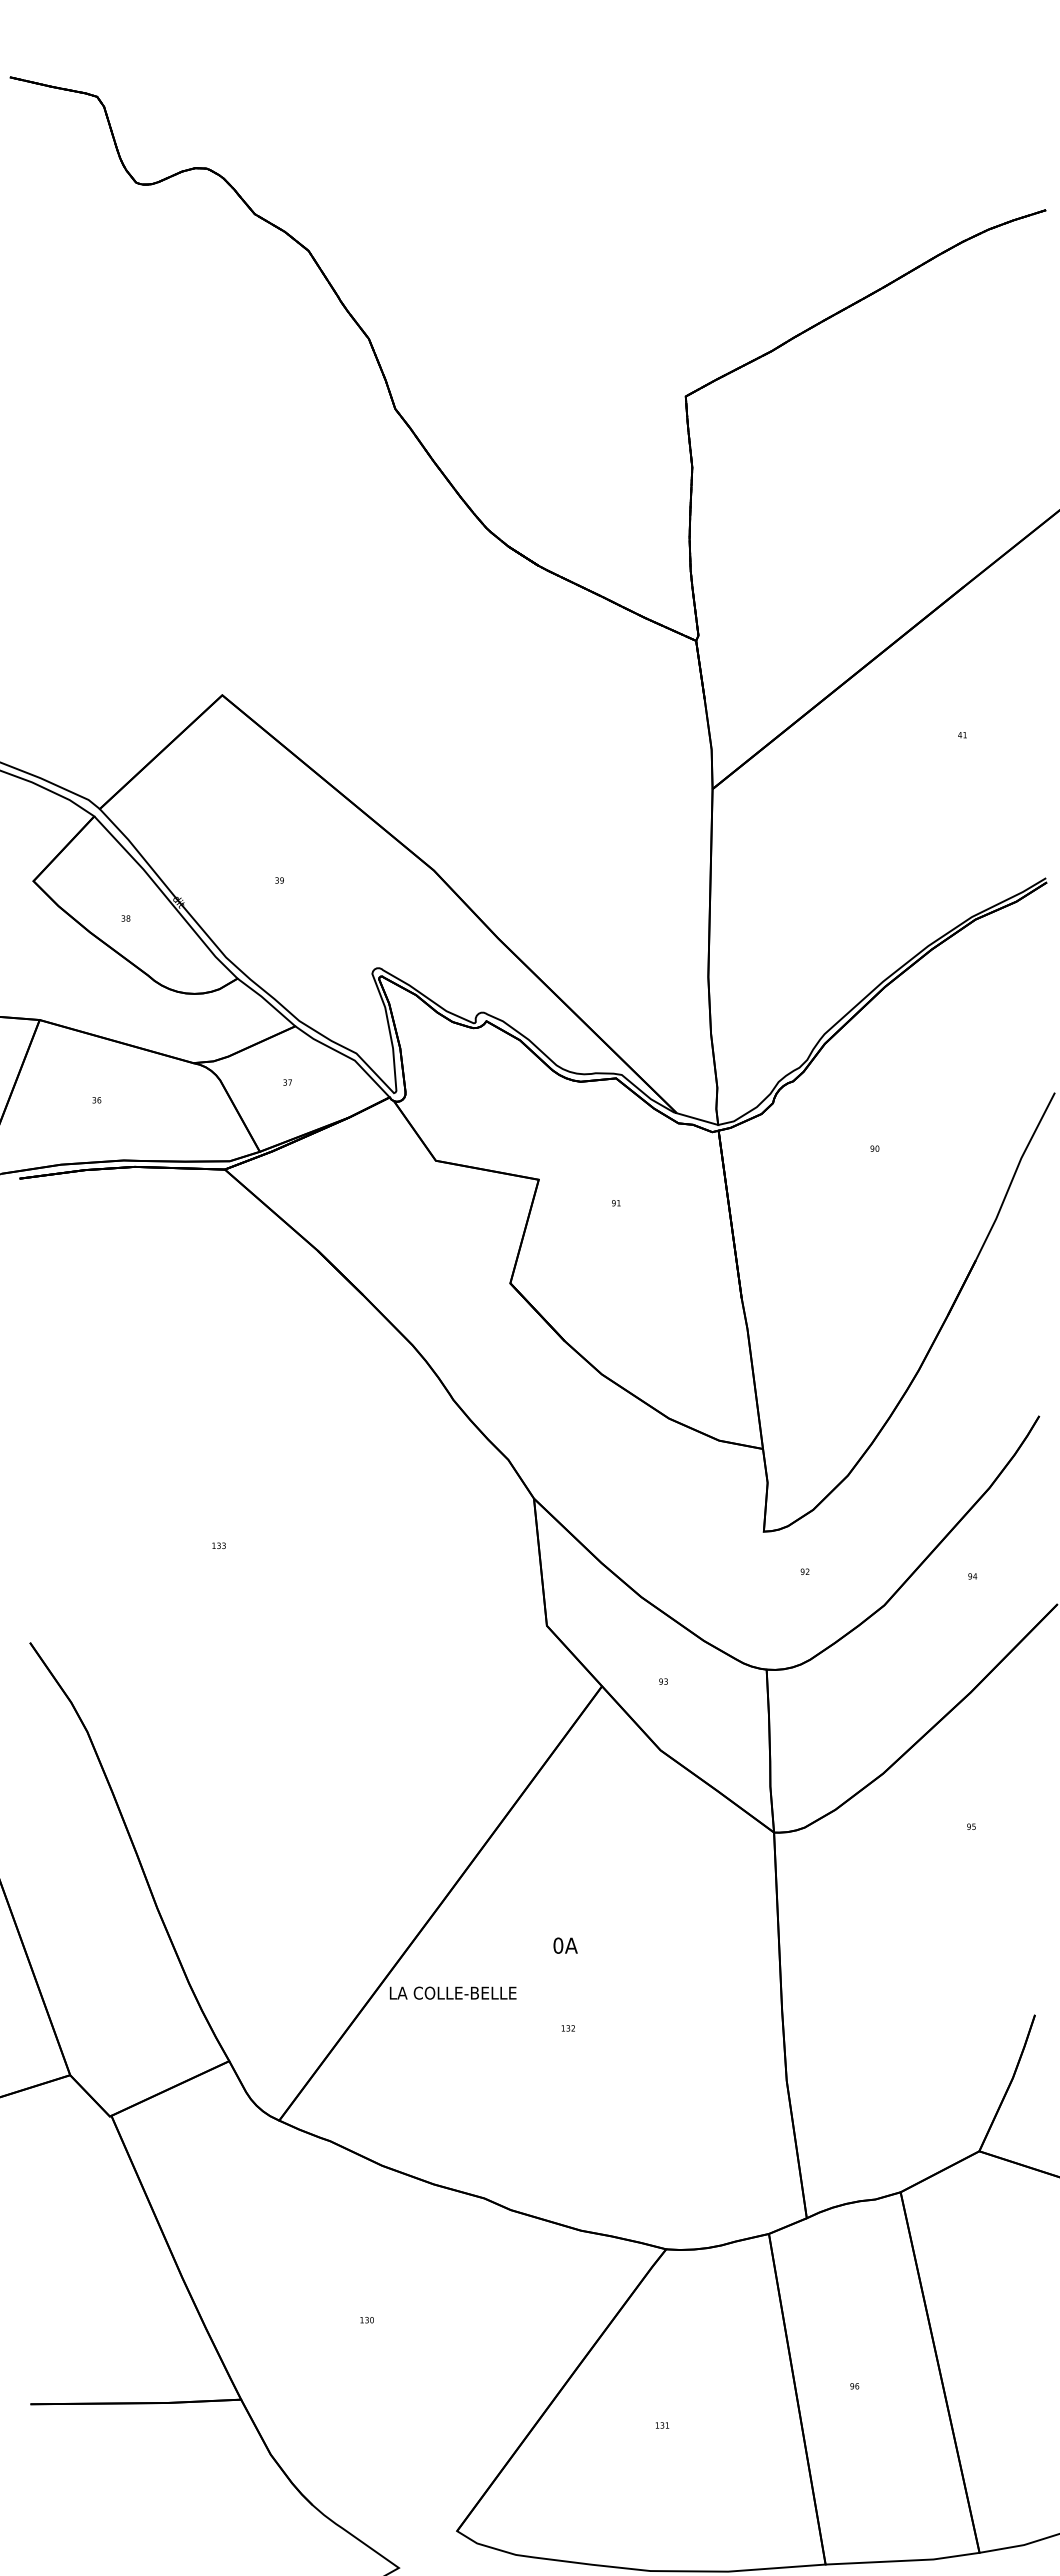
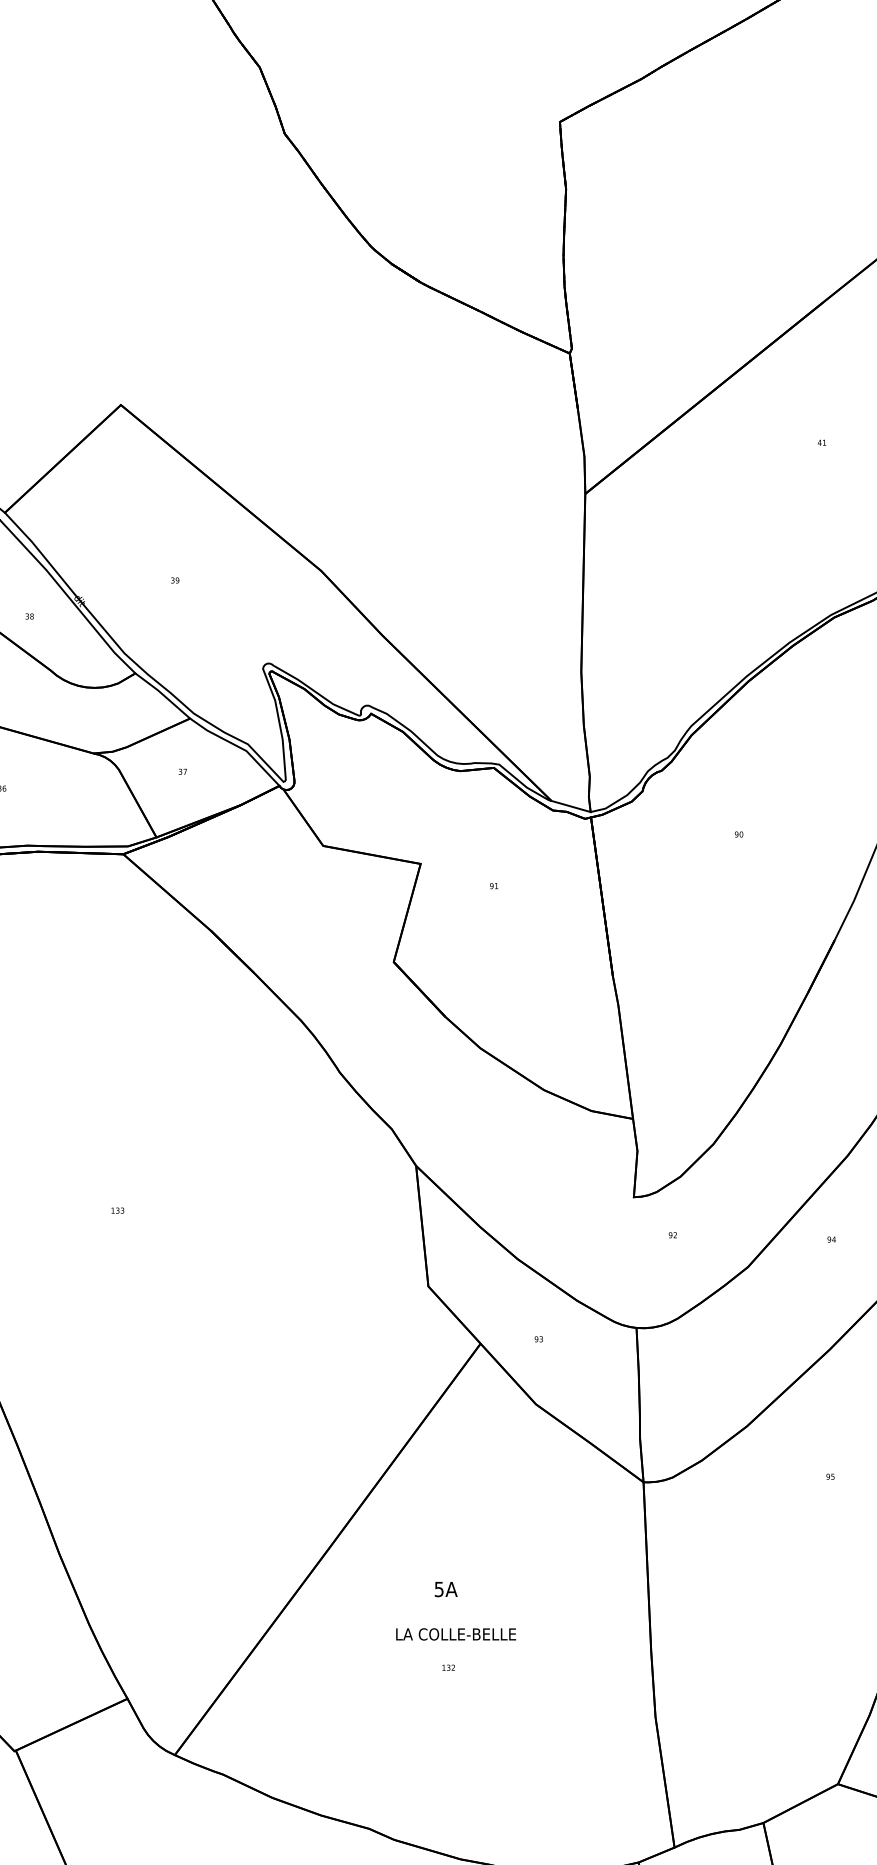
text: (558, 1945) -> (439, 1589), 0A -> 5A
text: (453, 1992) -> (456, 1633), moved

